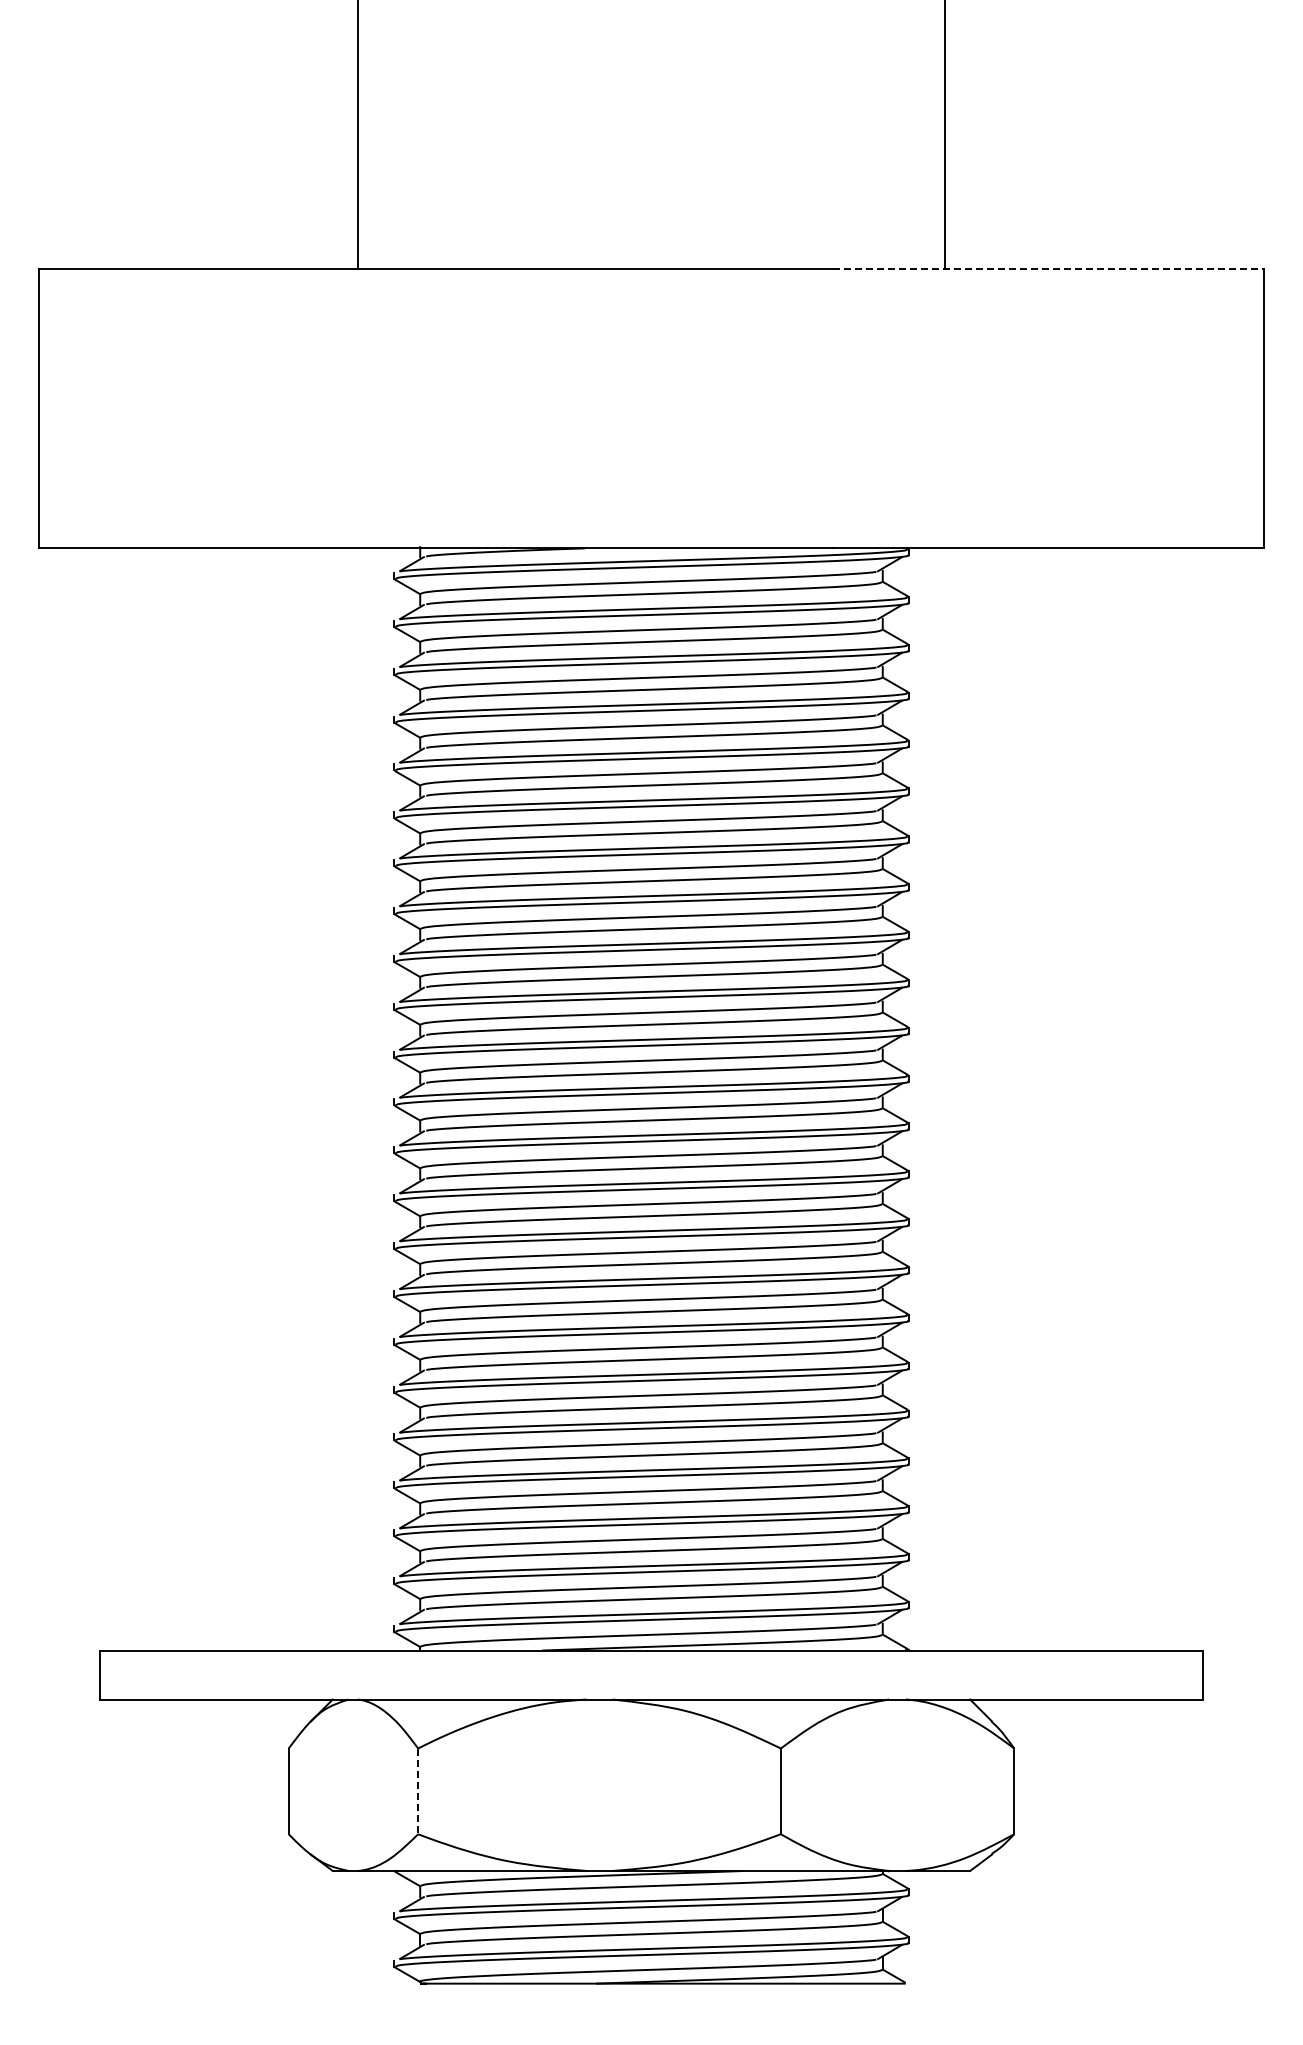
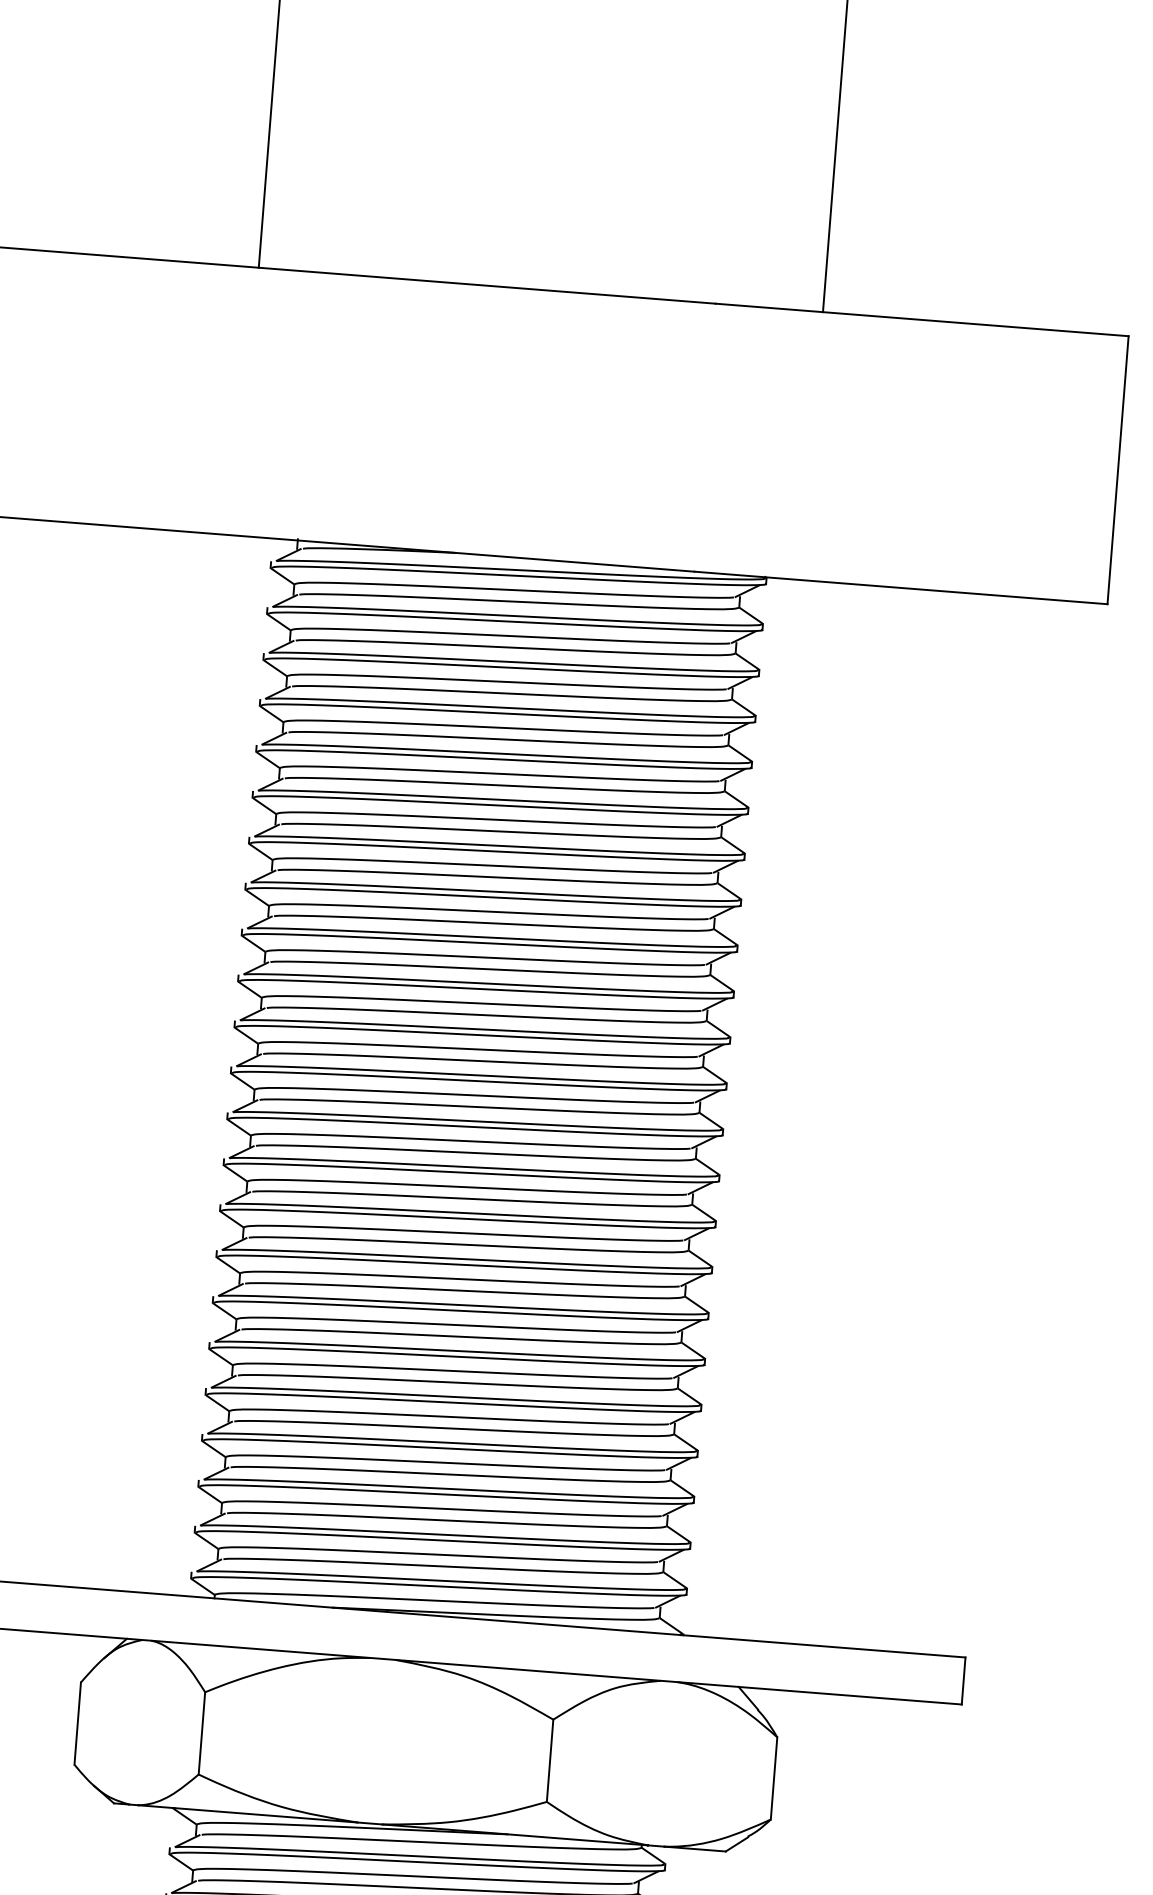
line: (1049, 269) -> (922, 320), dashed -> solid
line: (418, 1791) -> (202, 1733), dashed -> solid

